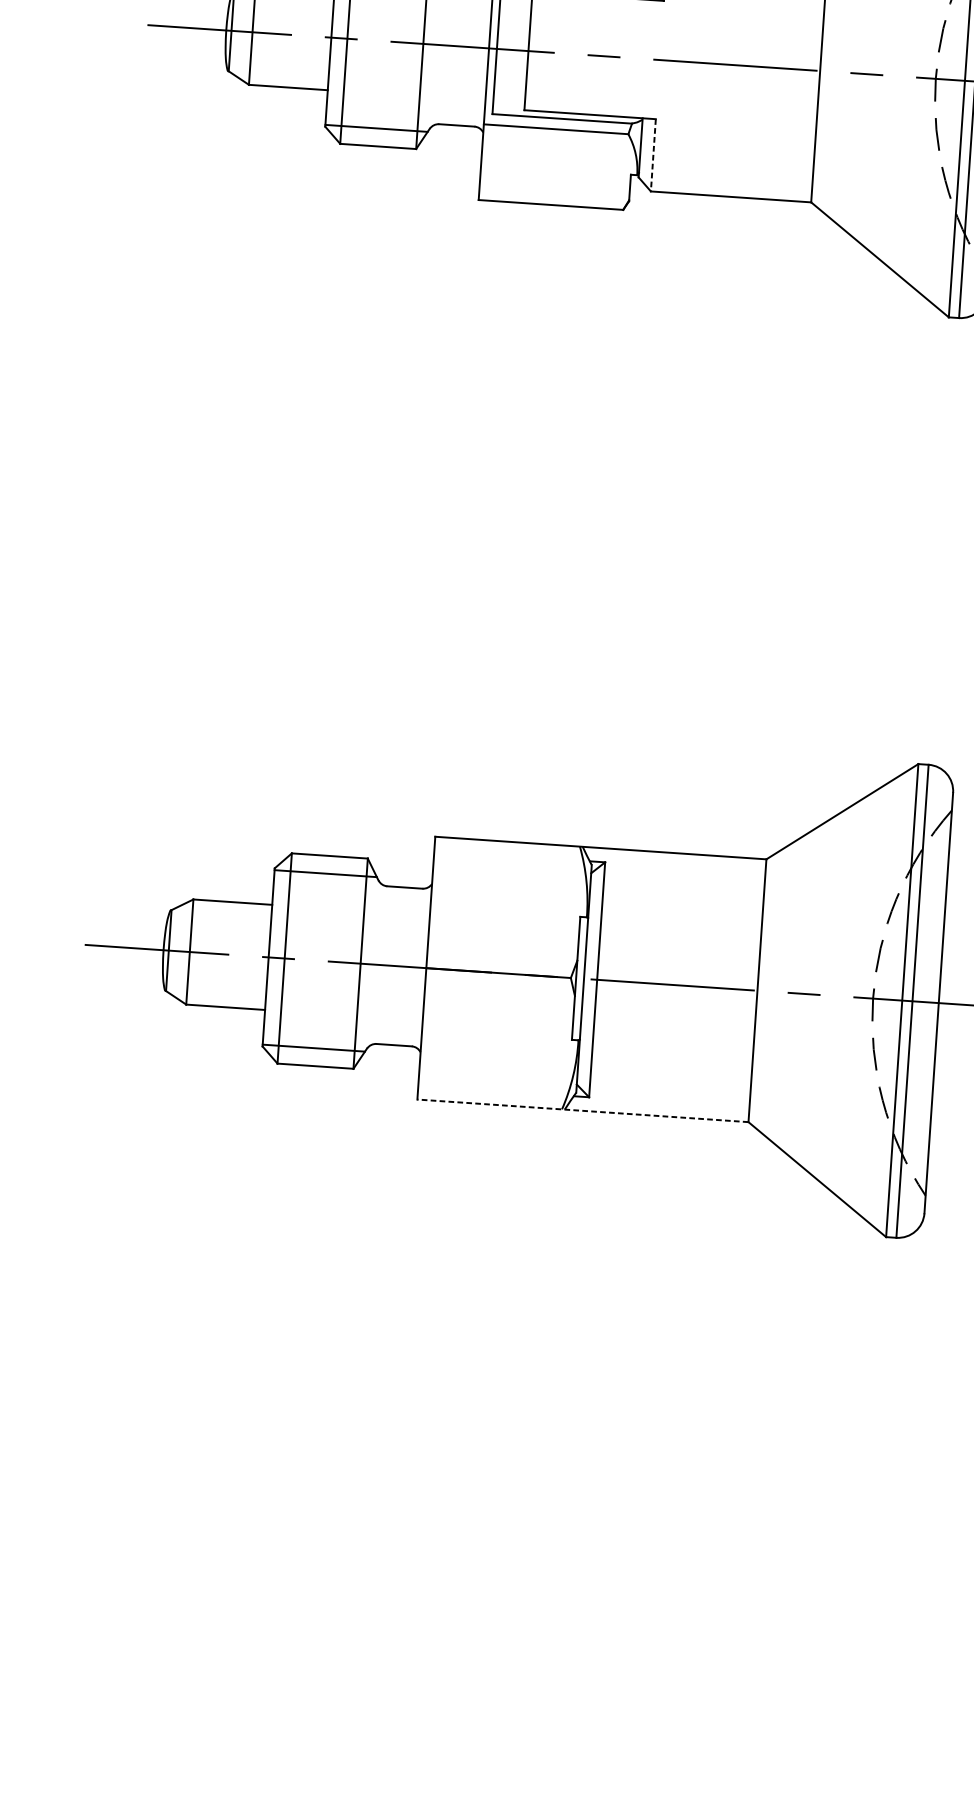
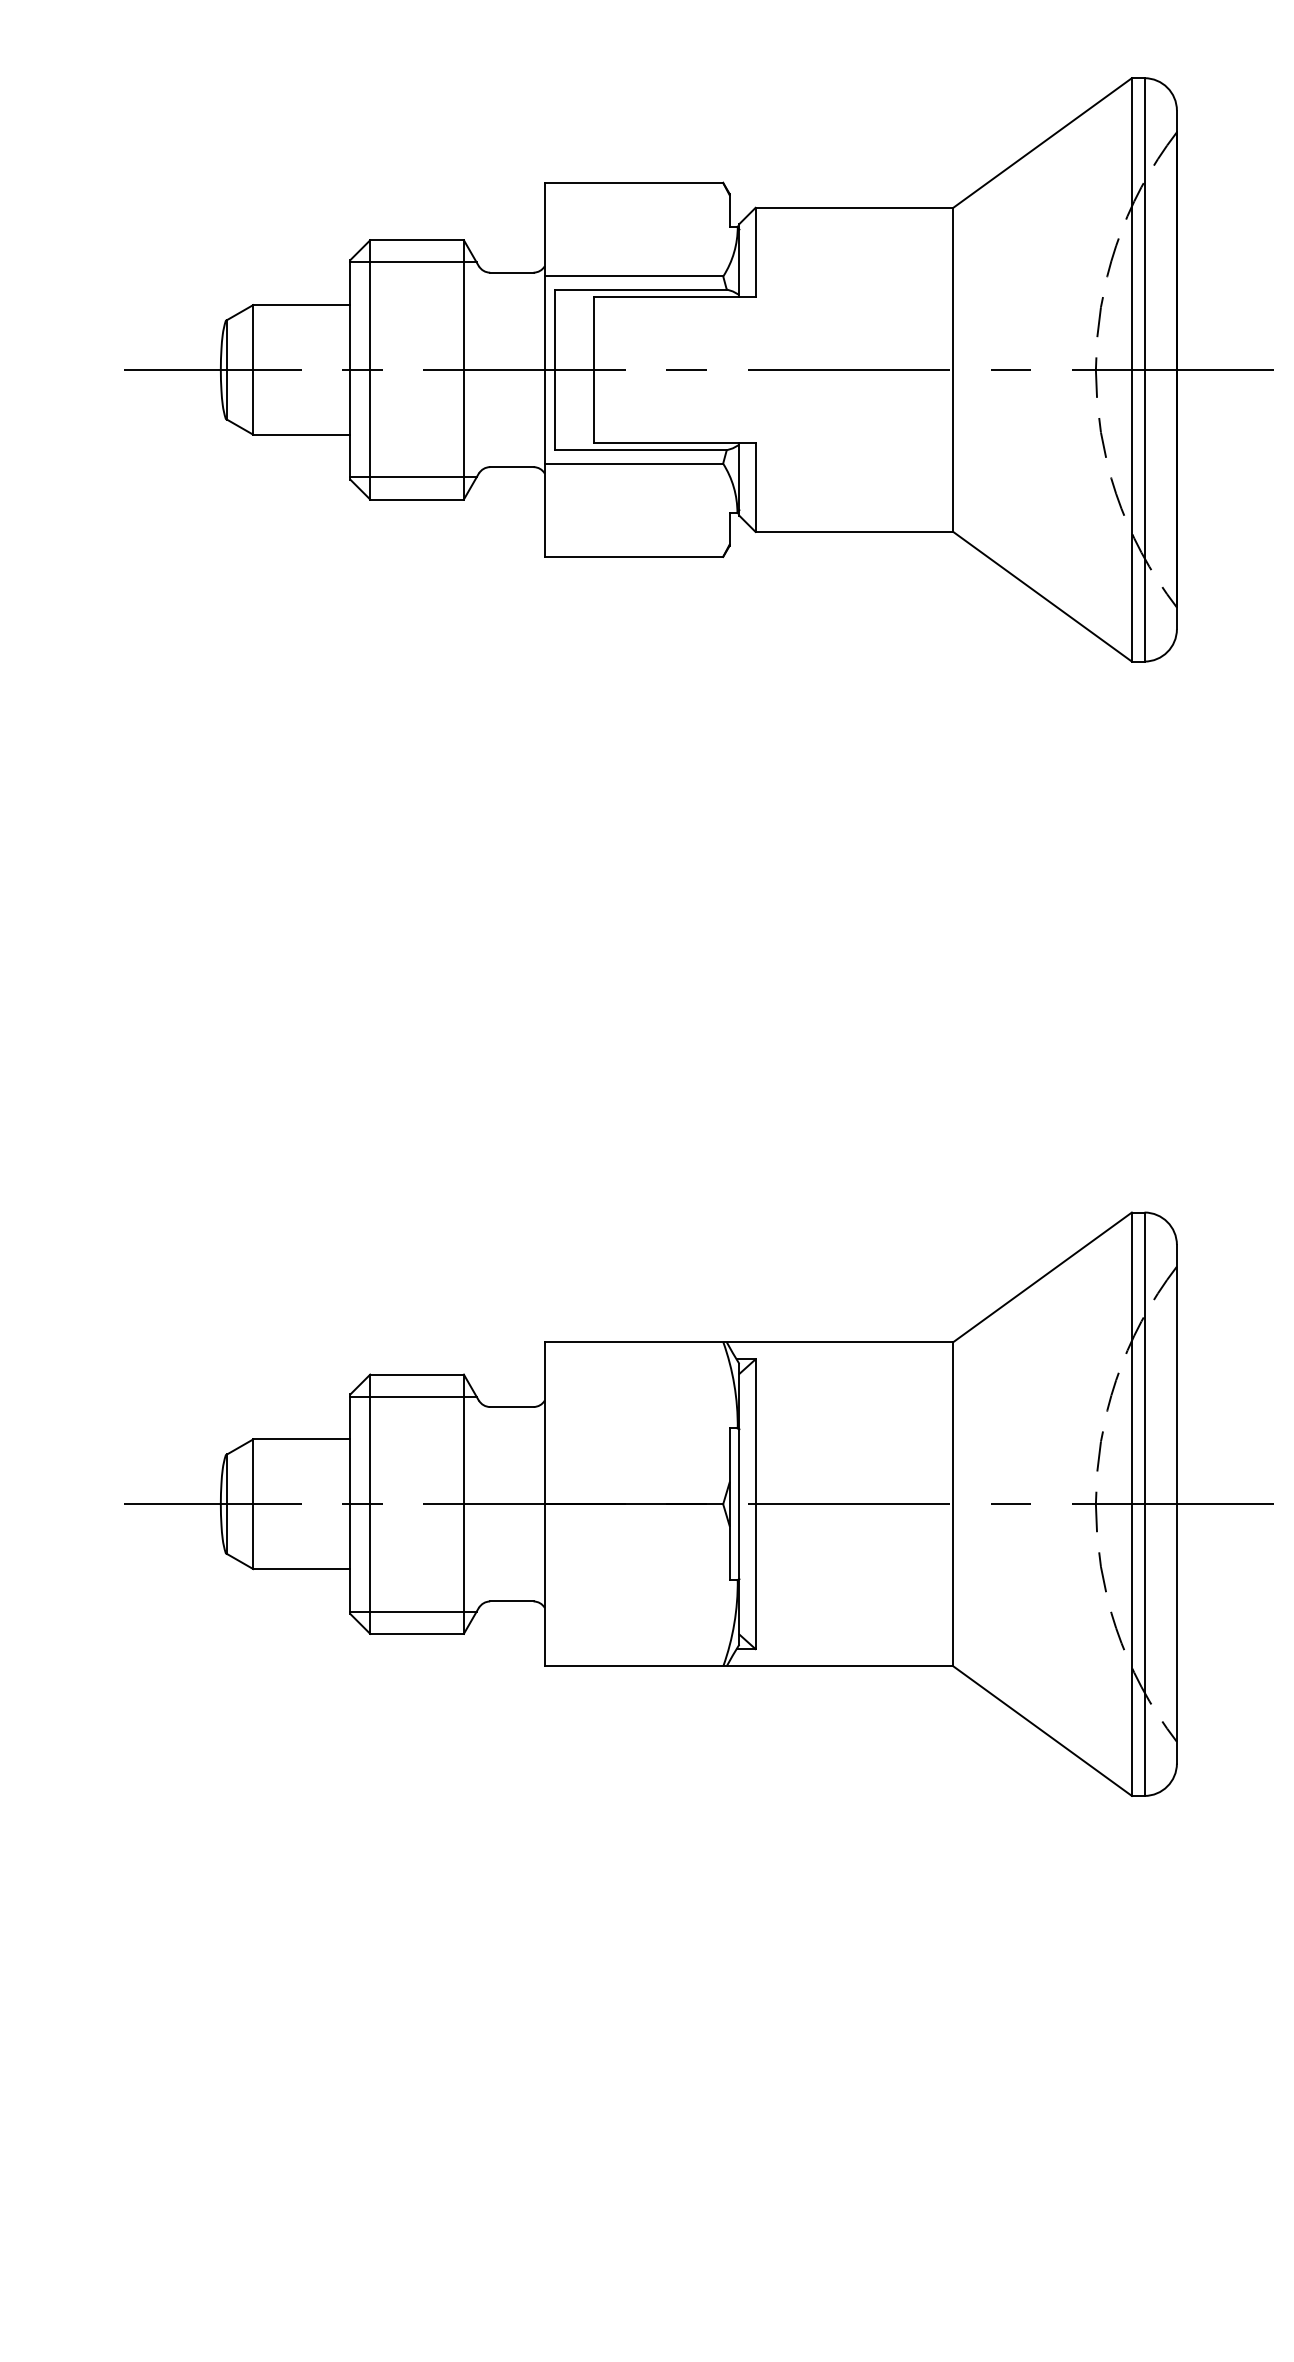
line: (653, 155) -> (755, 487), dashed -> solid
line: (582, 1110) -> (748, 1666), dashed -> solid

